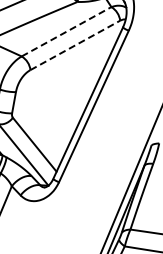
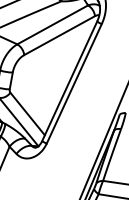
line: (67, 31) -> (53, 24), dashed -> solid
line: (75, 45) -> (59, 35), dashed -> solid

